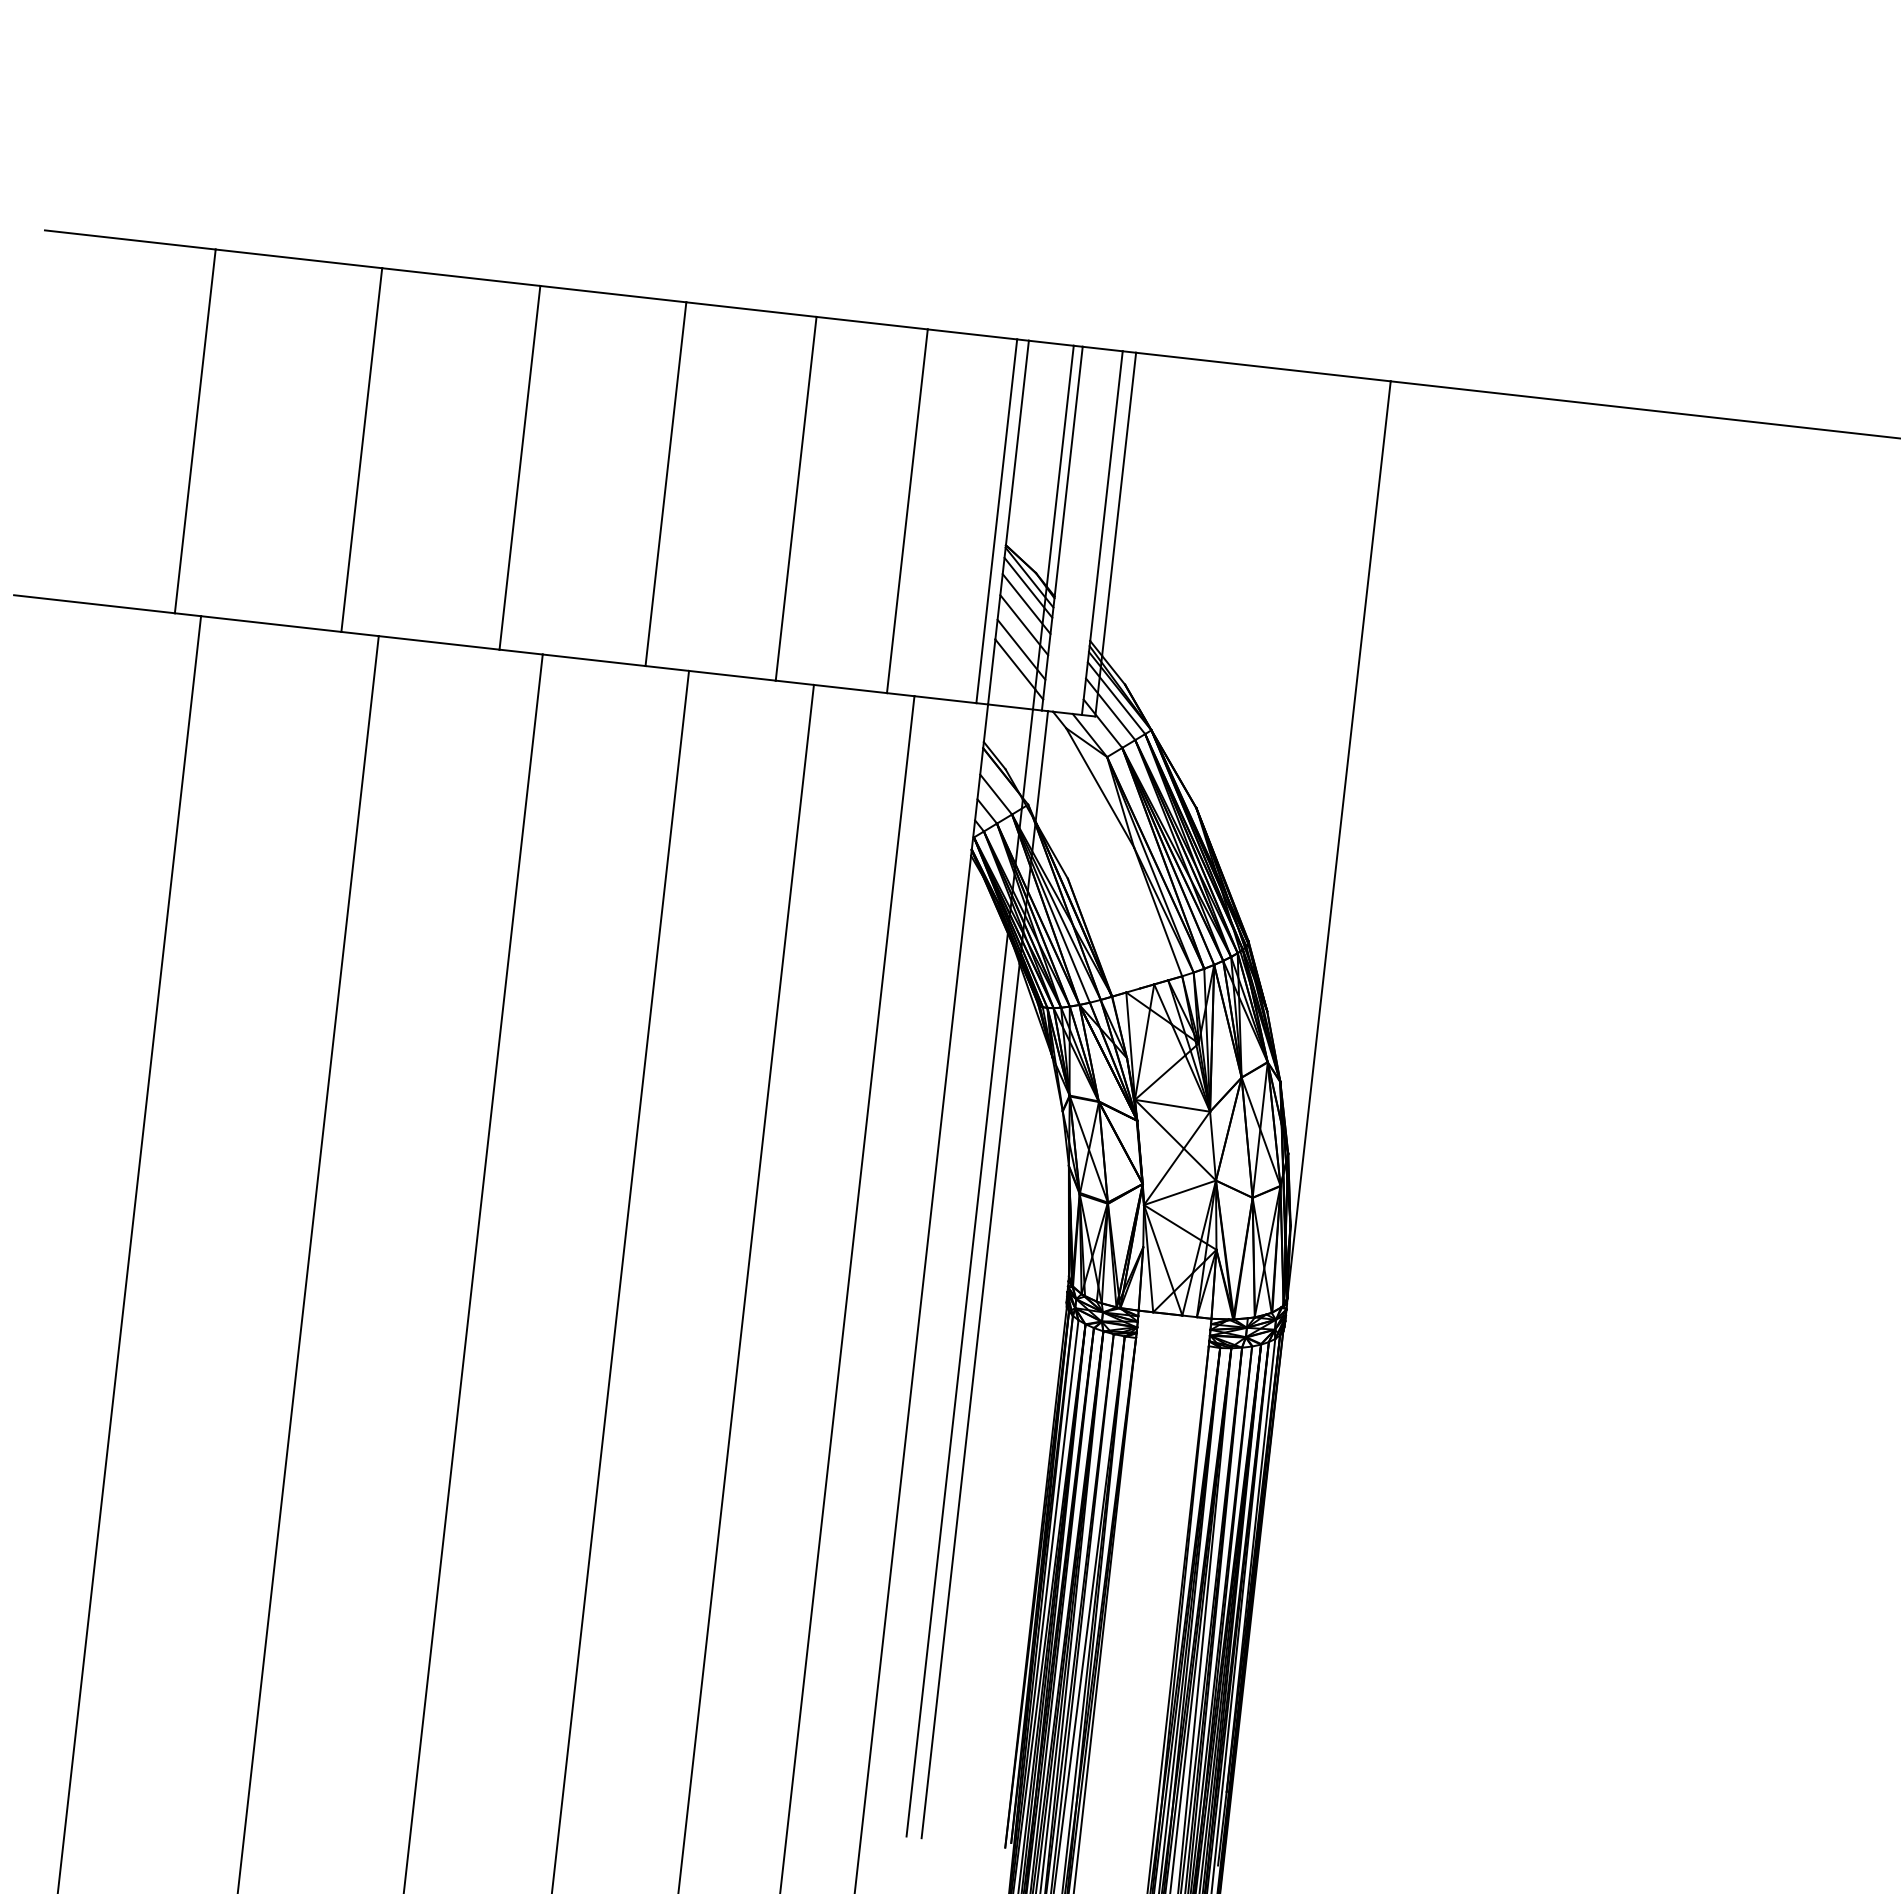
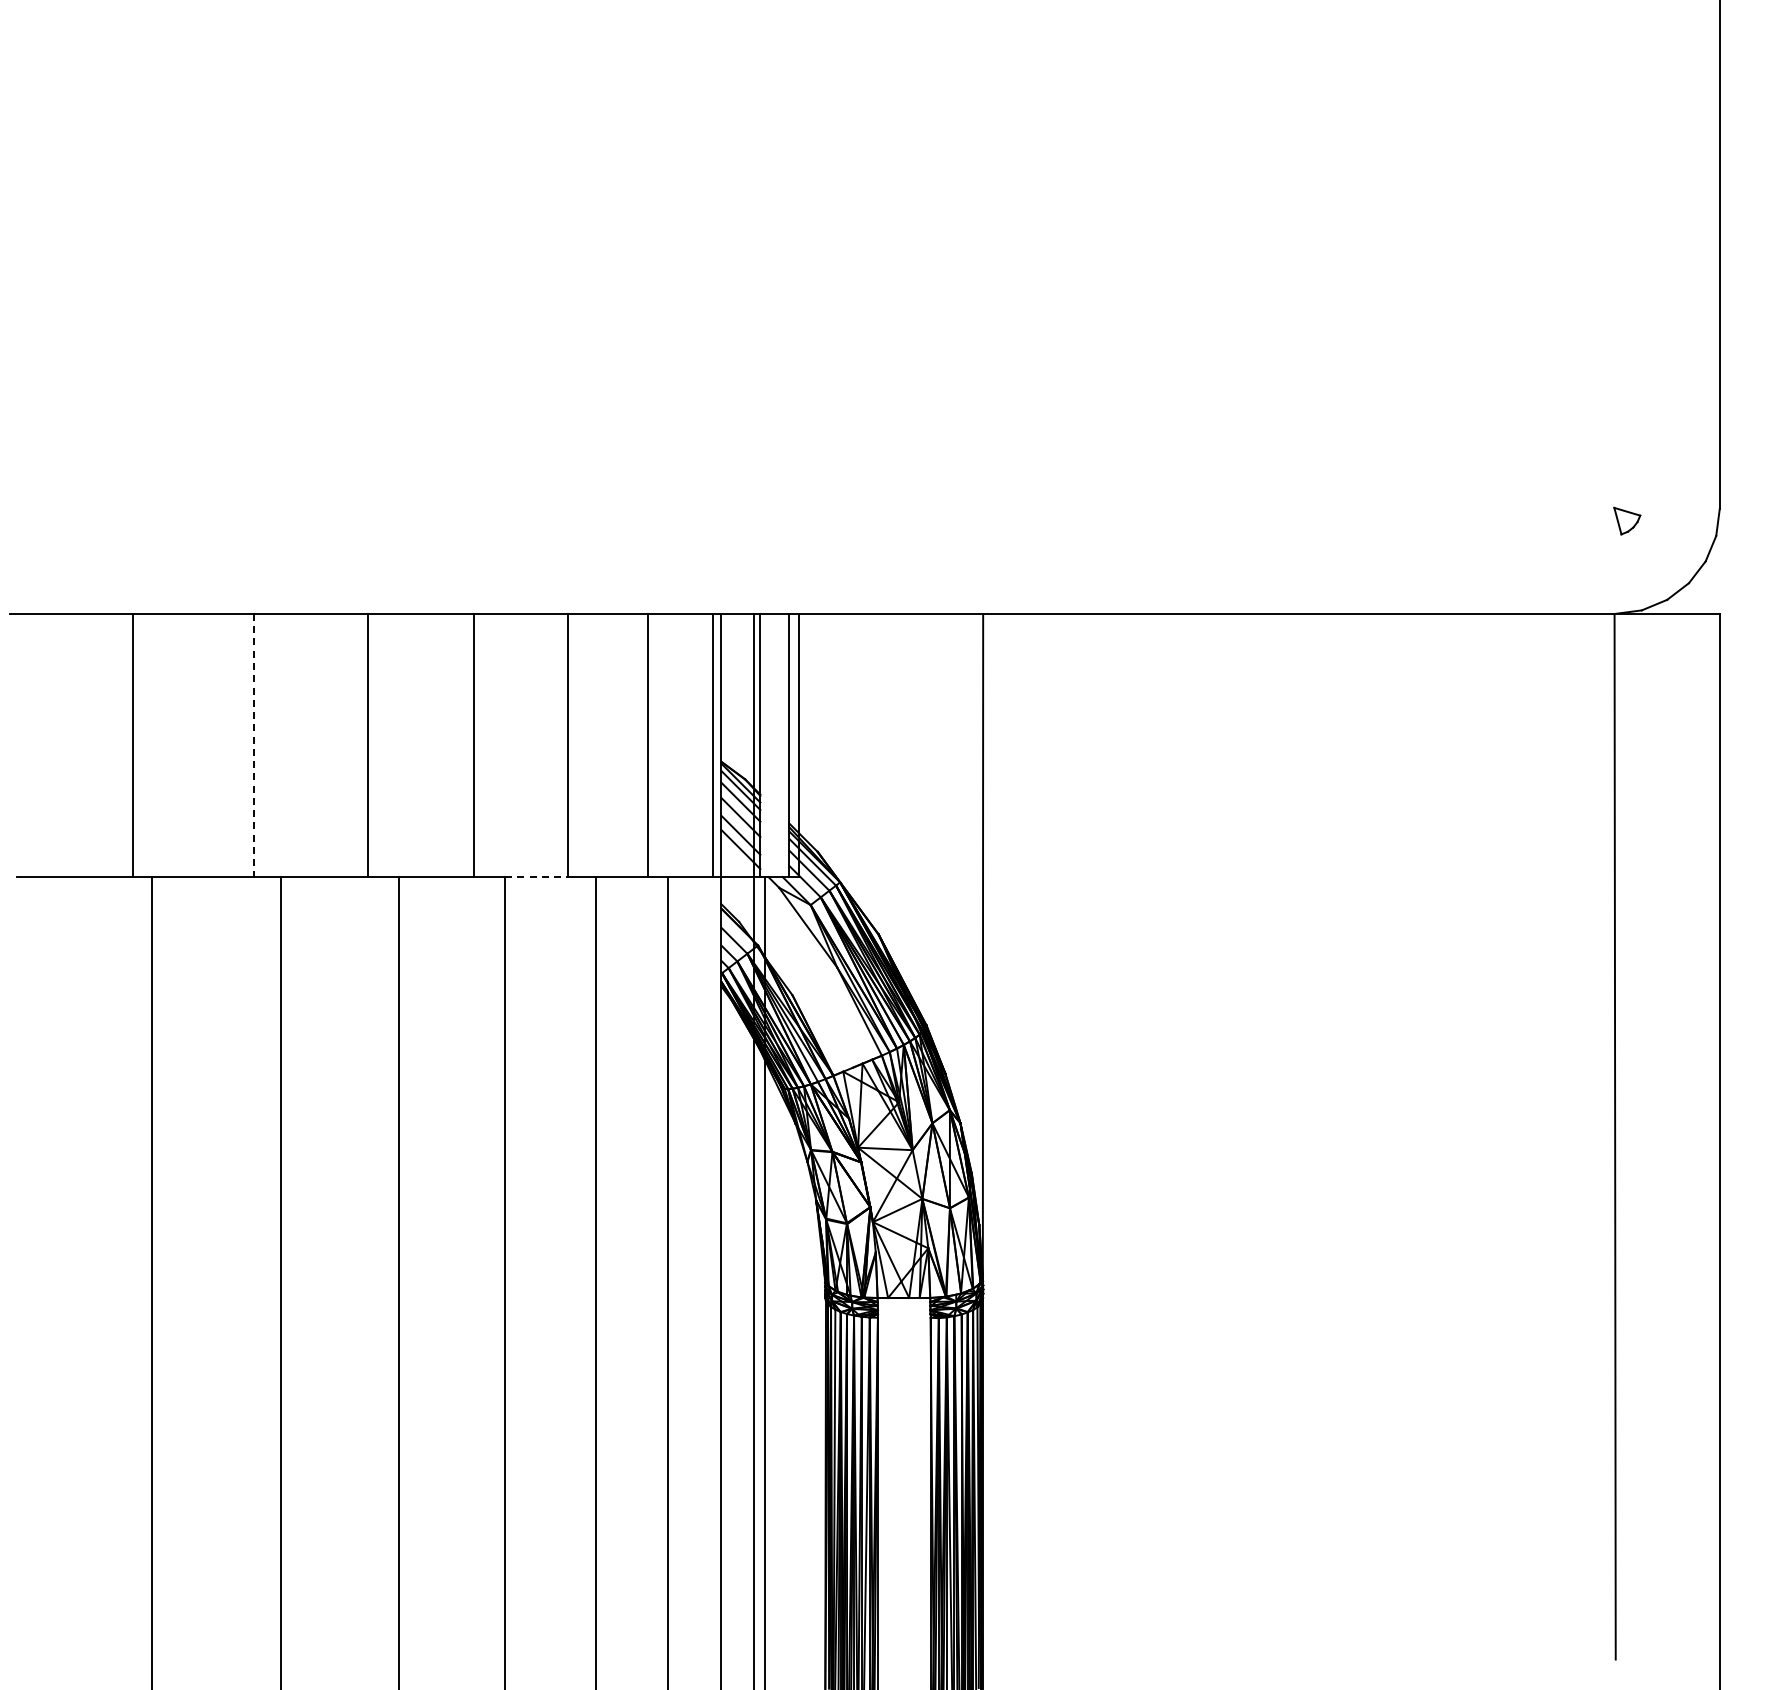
line: (361, 450) -> (253, 745), solid -> dashed
line: (733, 676) -> (537, 877), solid -> dashed

